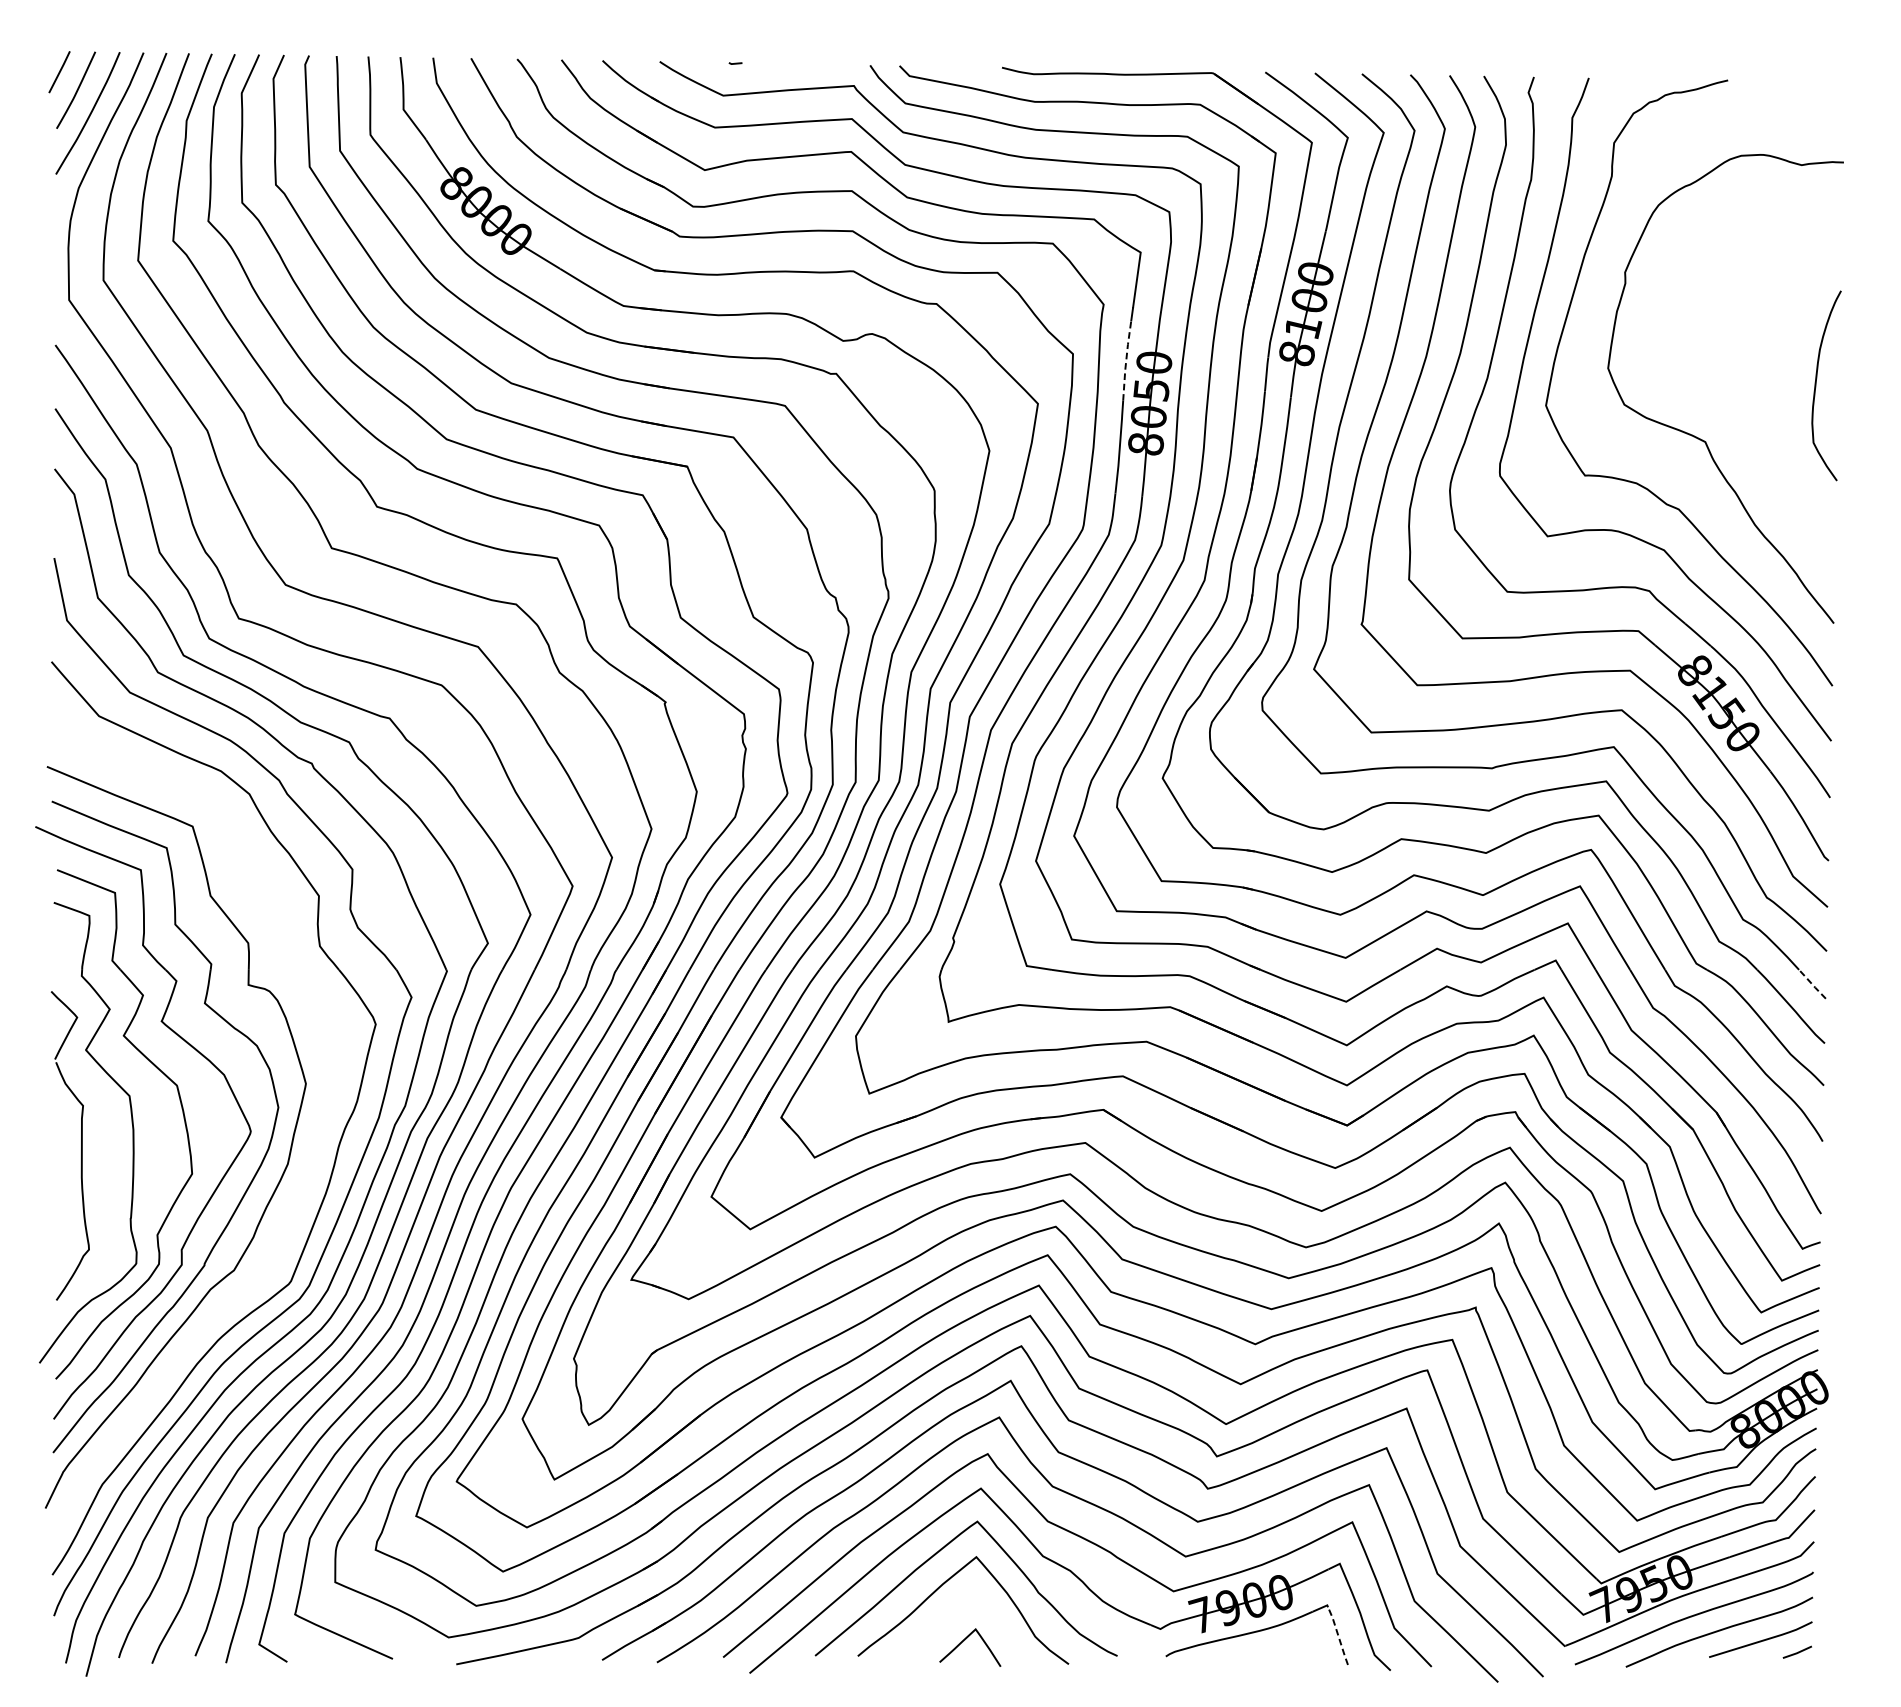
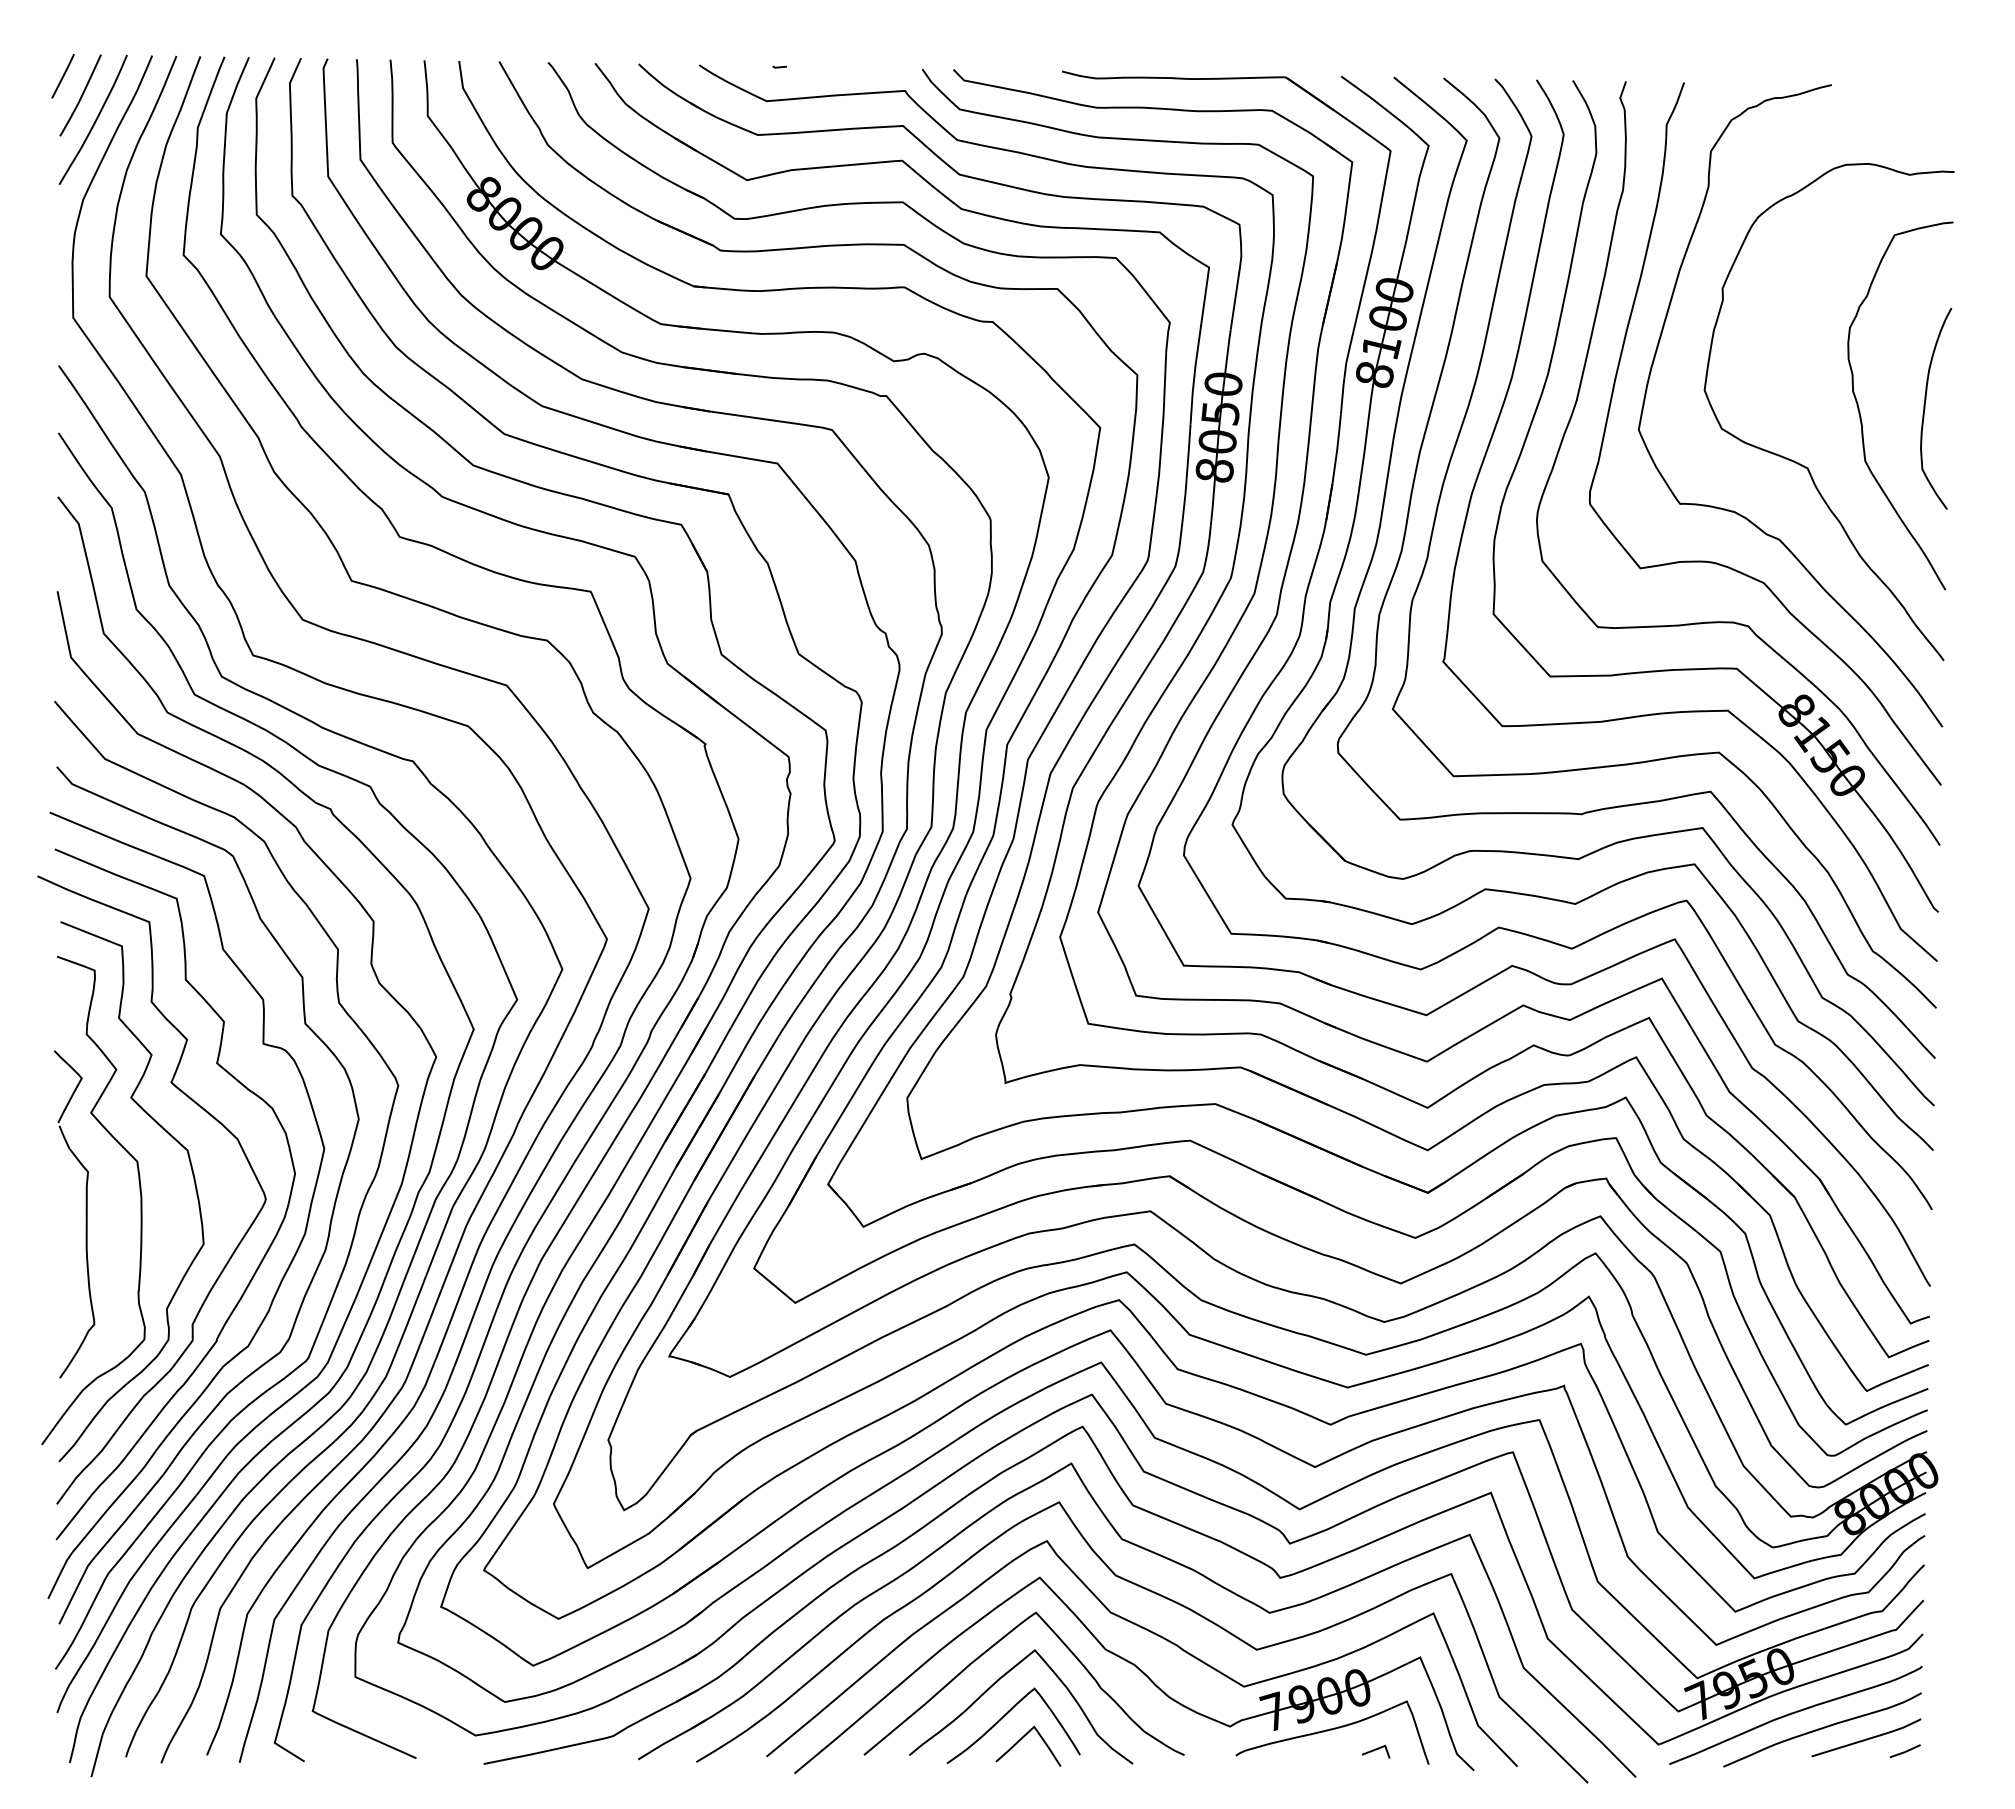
line: (1125, 360) -> (1193, 381), dashed -> solid
curve: (1755, 388) -> (1860, 411), added
line: (1811, 984) -> (1920, 1043), dashed -> solid
part: (311, 1149) -> (330, 1218), added
curve: (948, 1619) -> (1005, 1716), added
line: (1338, 1635) -> (1418, 1733), dashed -> solid
line: (1298, 1651) -> (1376, 1750), added

